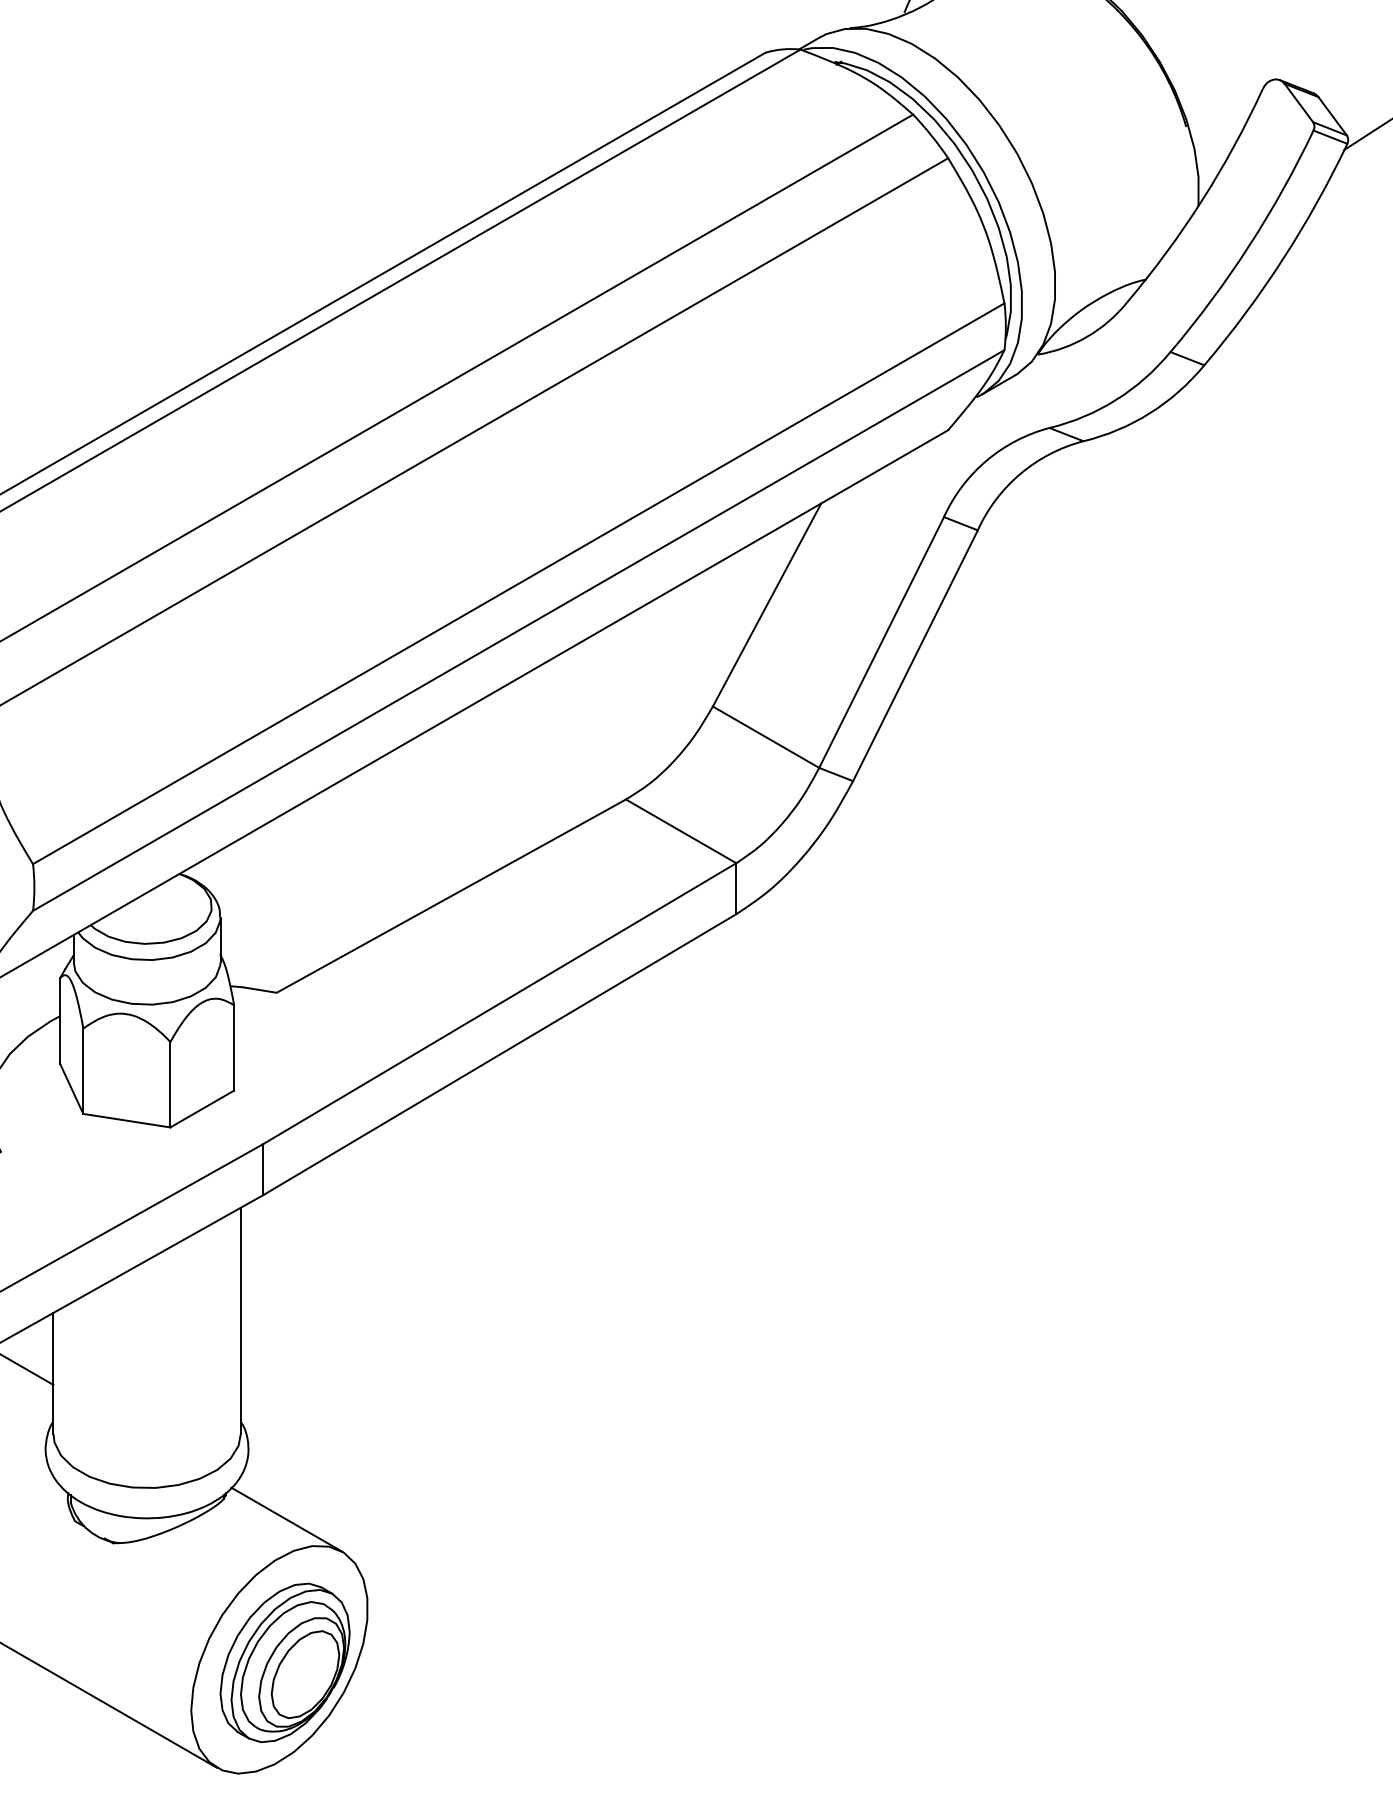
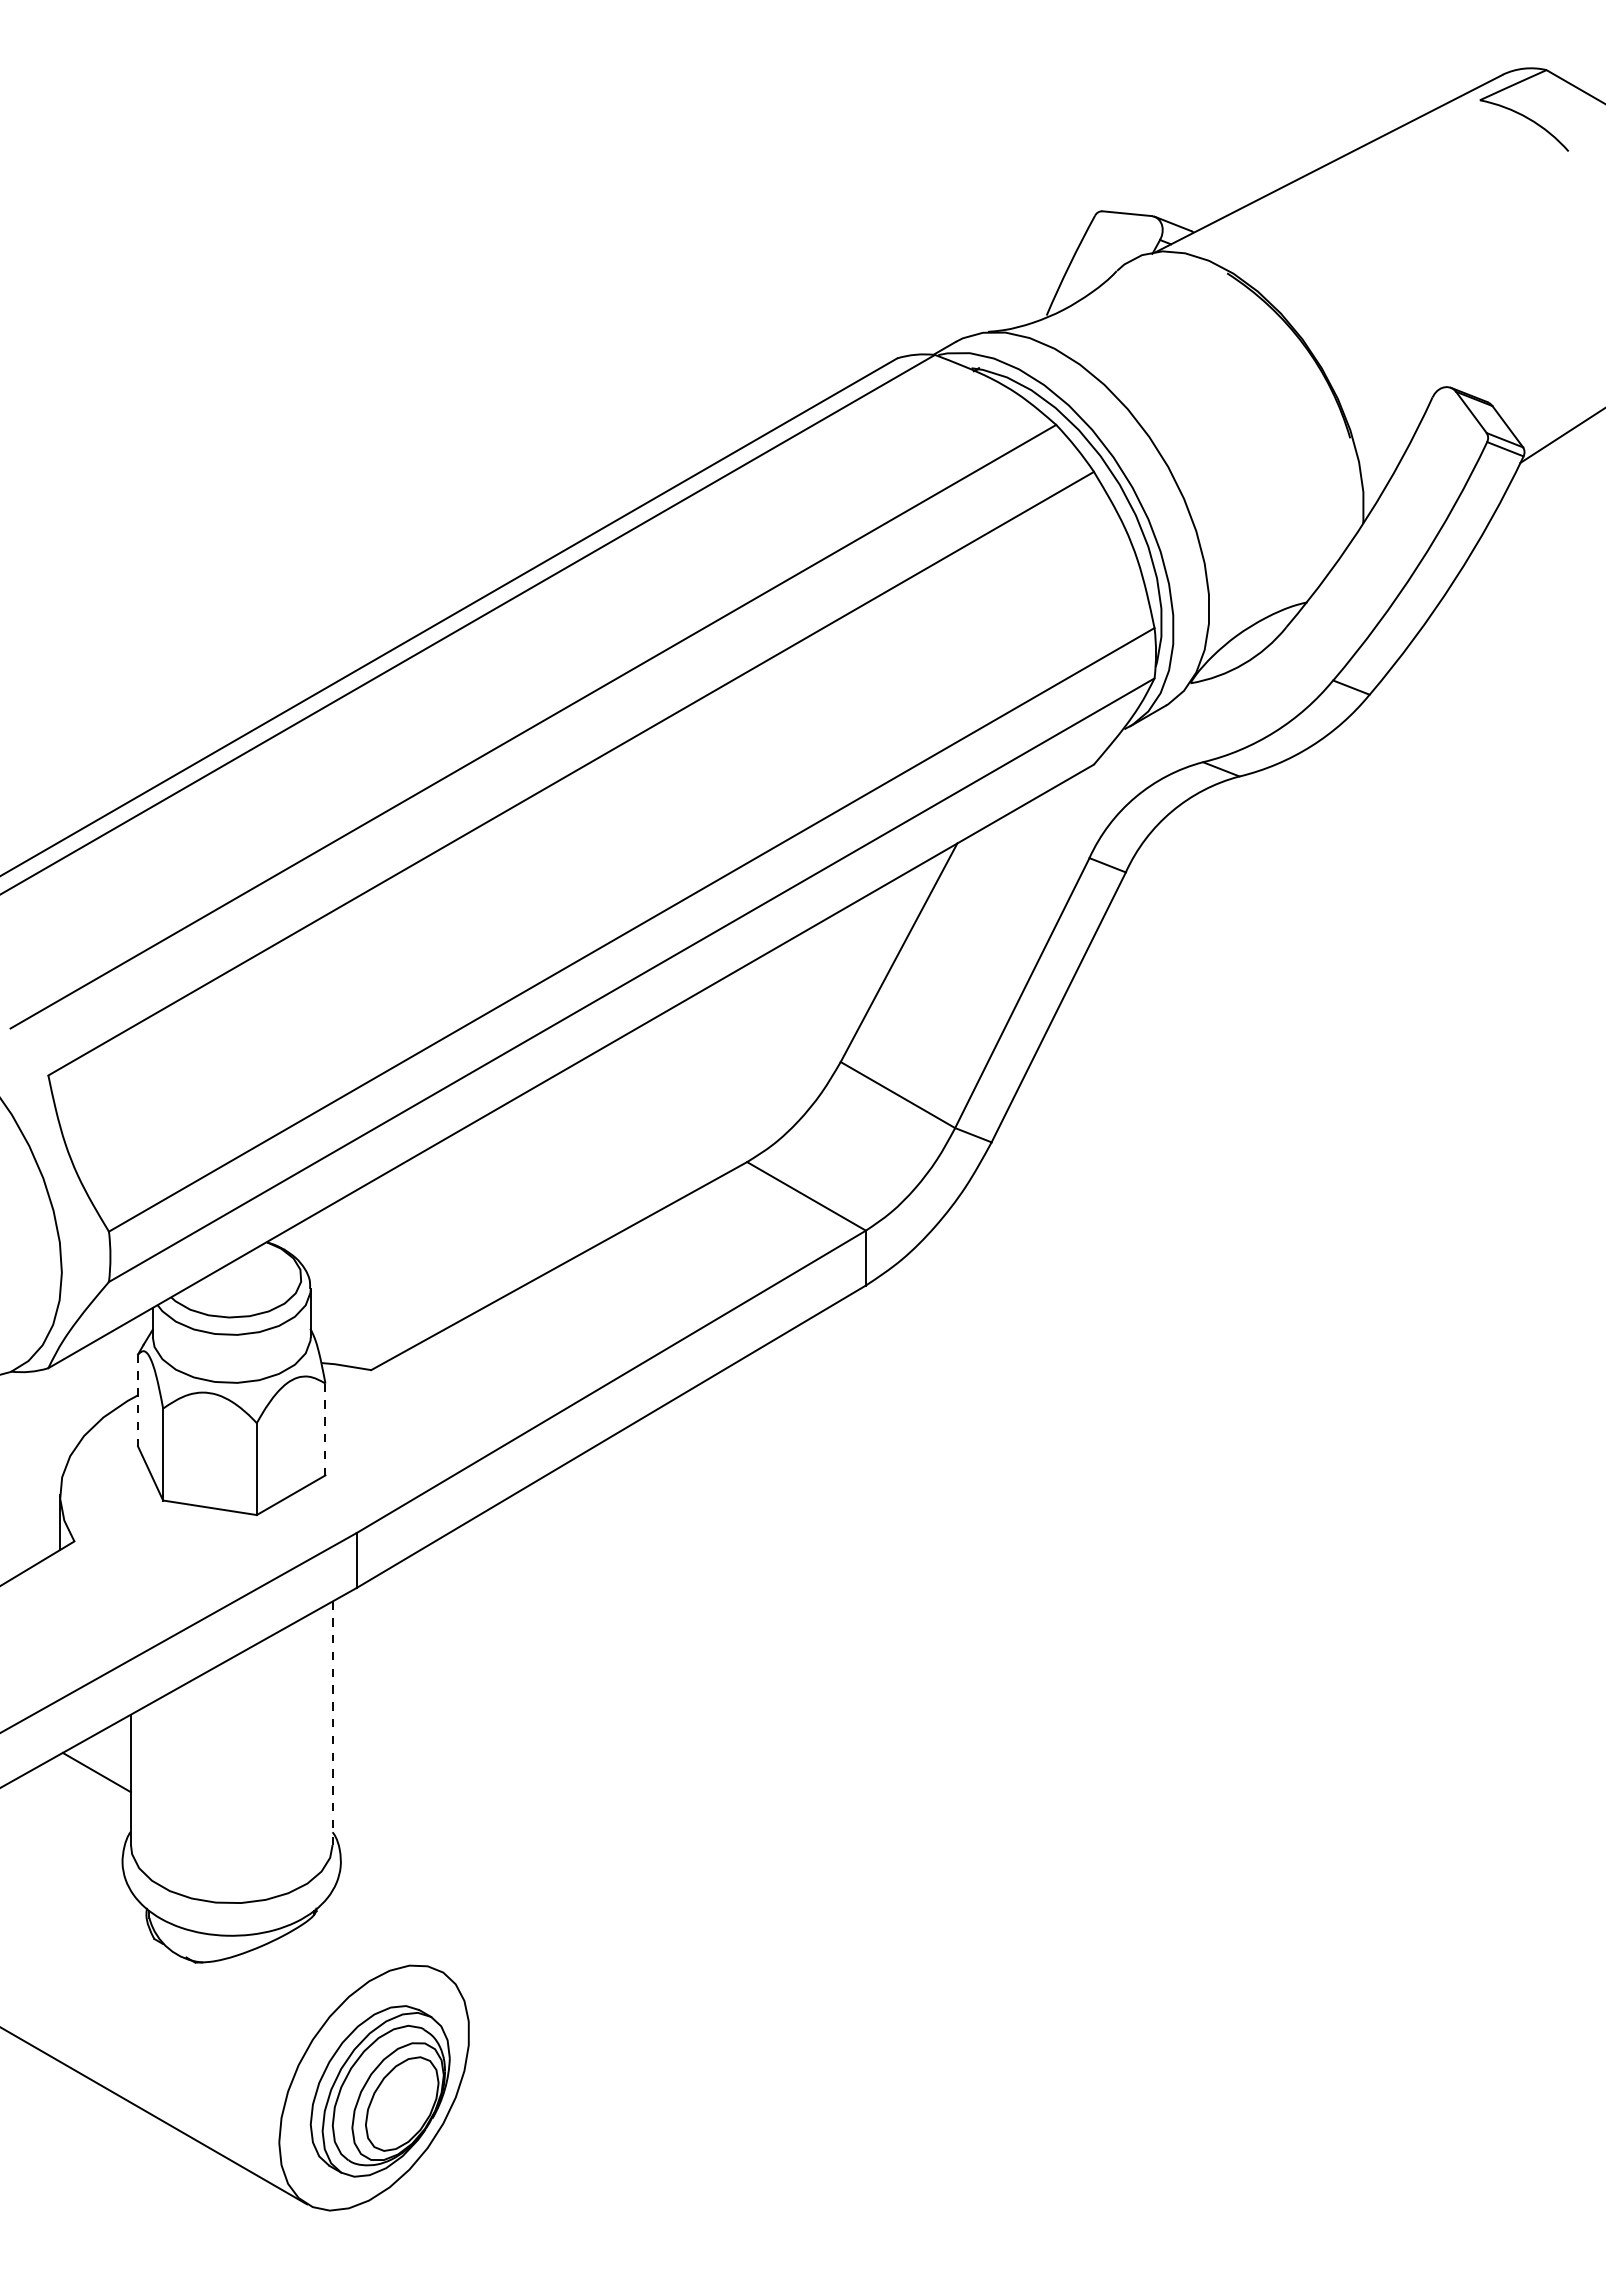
line: (60, 1021) -> (138, 1400), solid -> dashed
line: (234, 1047) -> (325, 1429), solid -> dashed
line: (240, 1321) -> (332, 1723), solid -> dashed
line: (286, 1519) -> (381, 1936), removed

